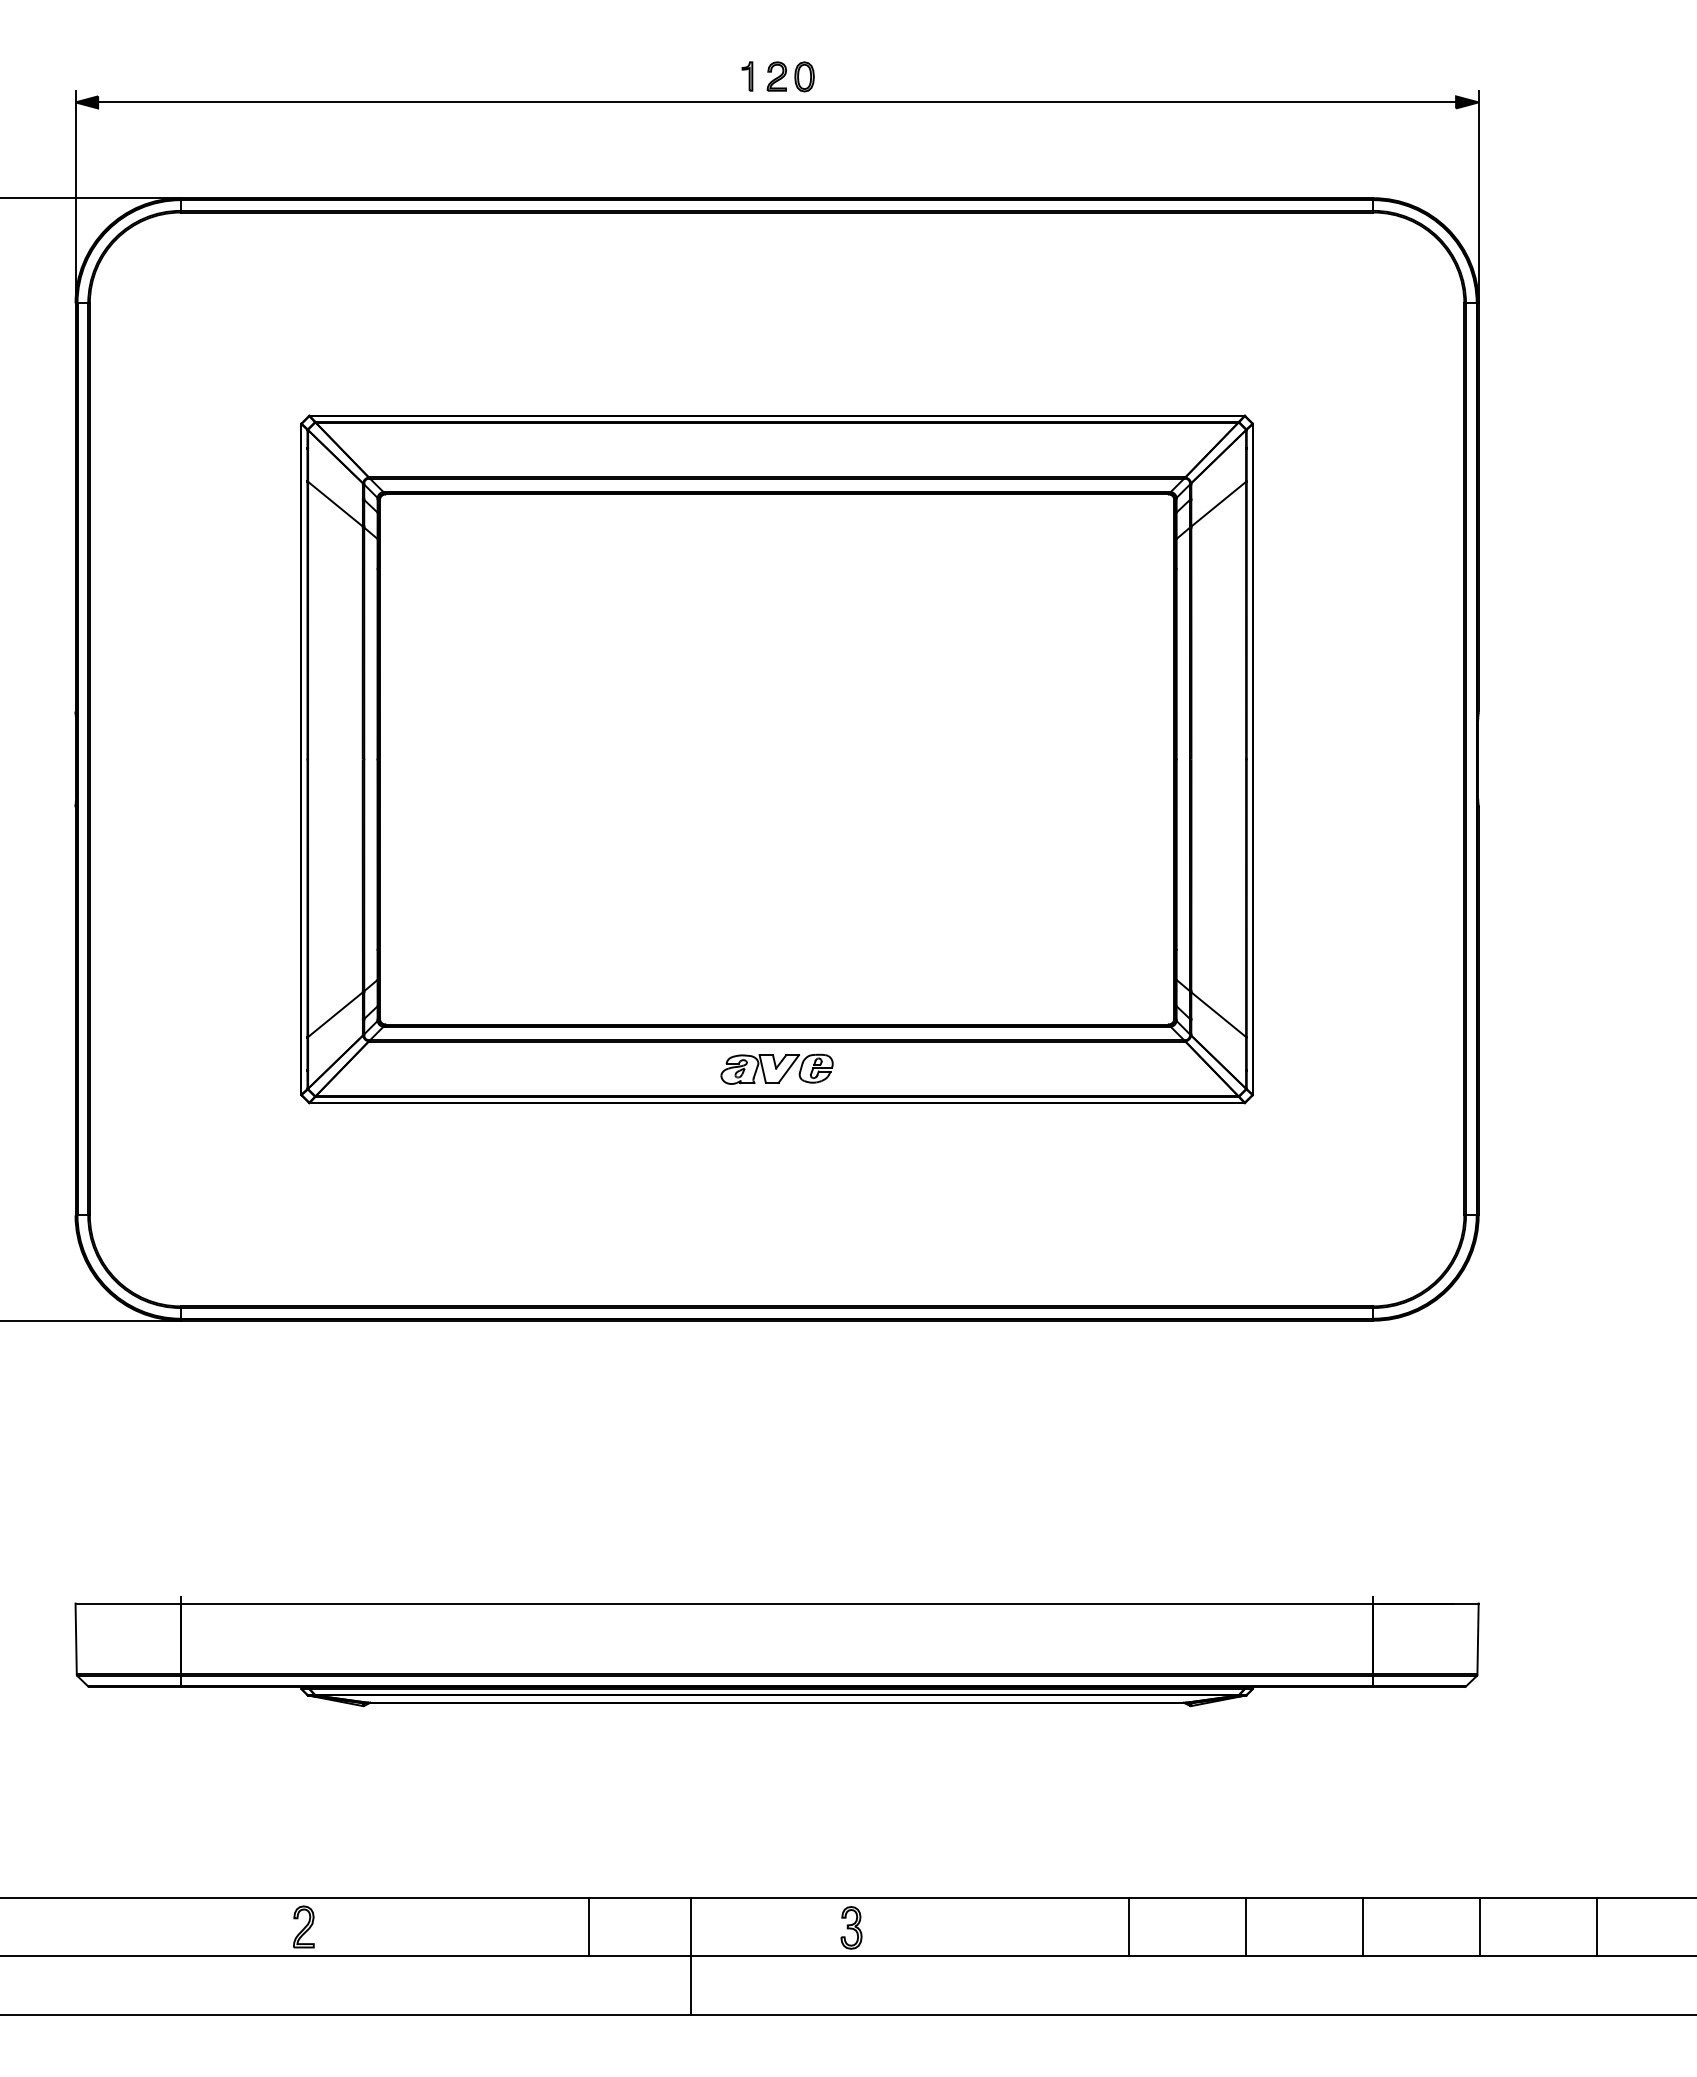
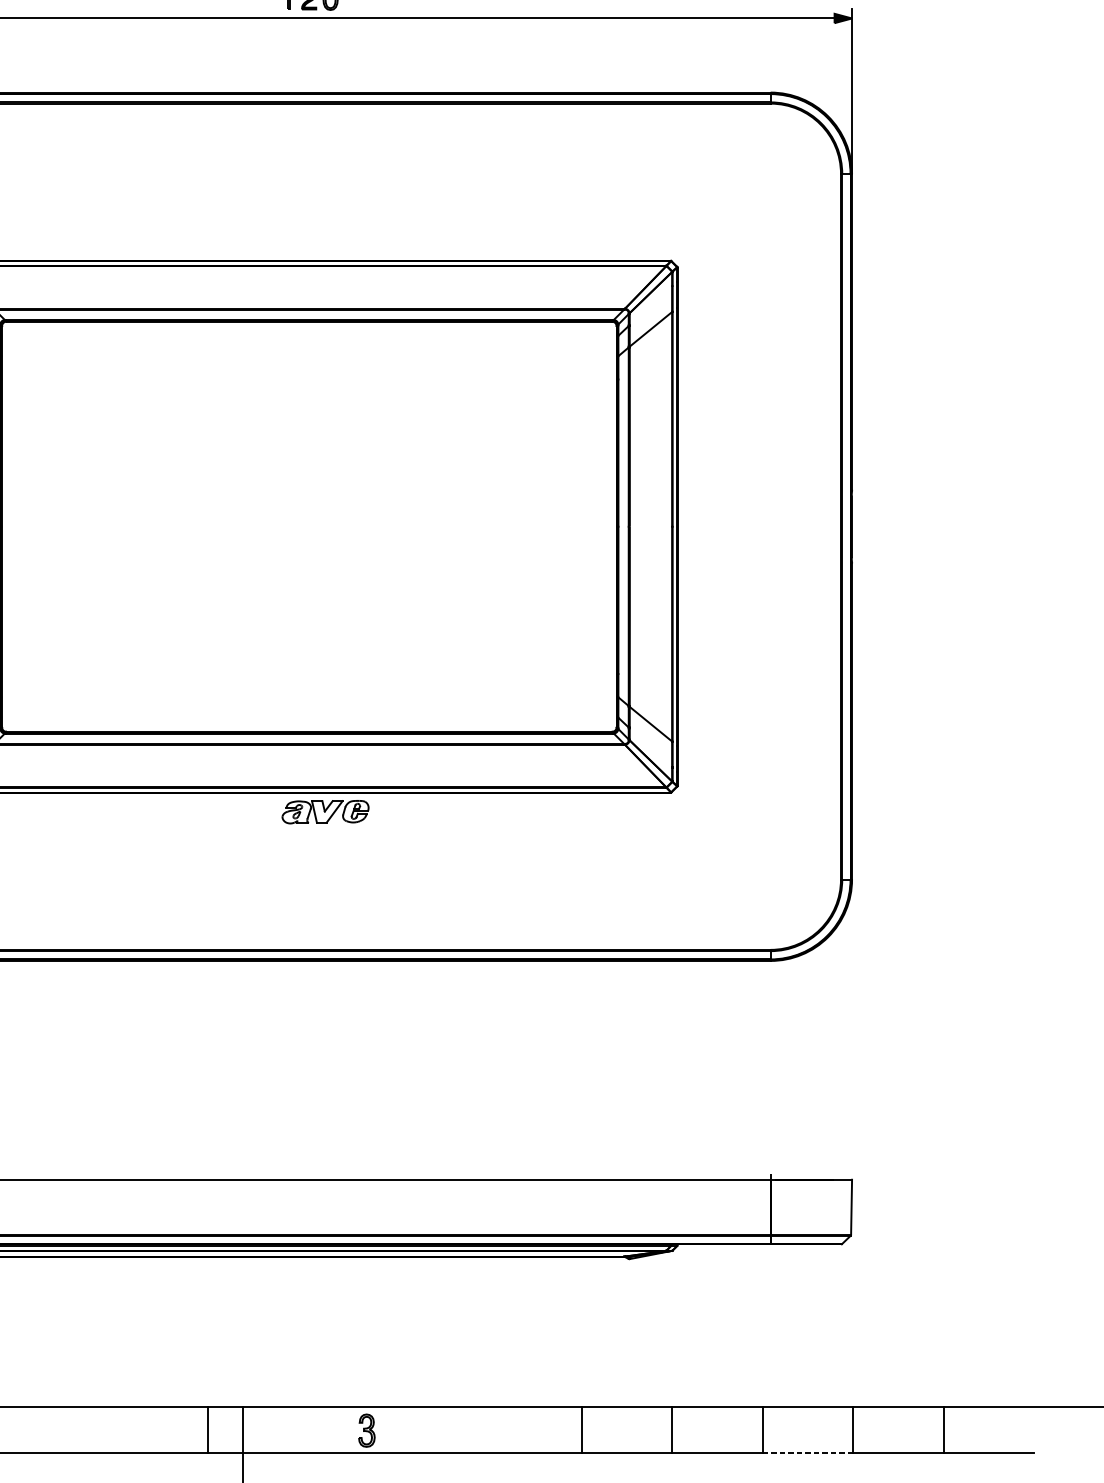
part: (776, 1068) -> (325, 811), moved
line: (588, 1926) -> (208, 1429), moved
line: (1422, 1956) -> (808, 1452), solid -> dashed

